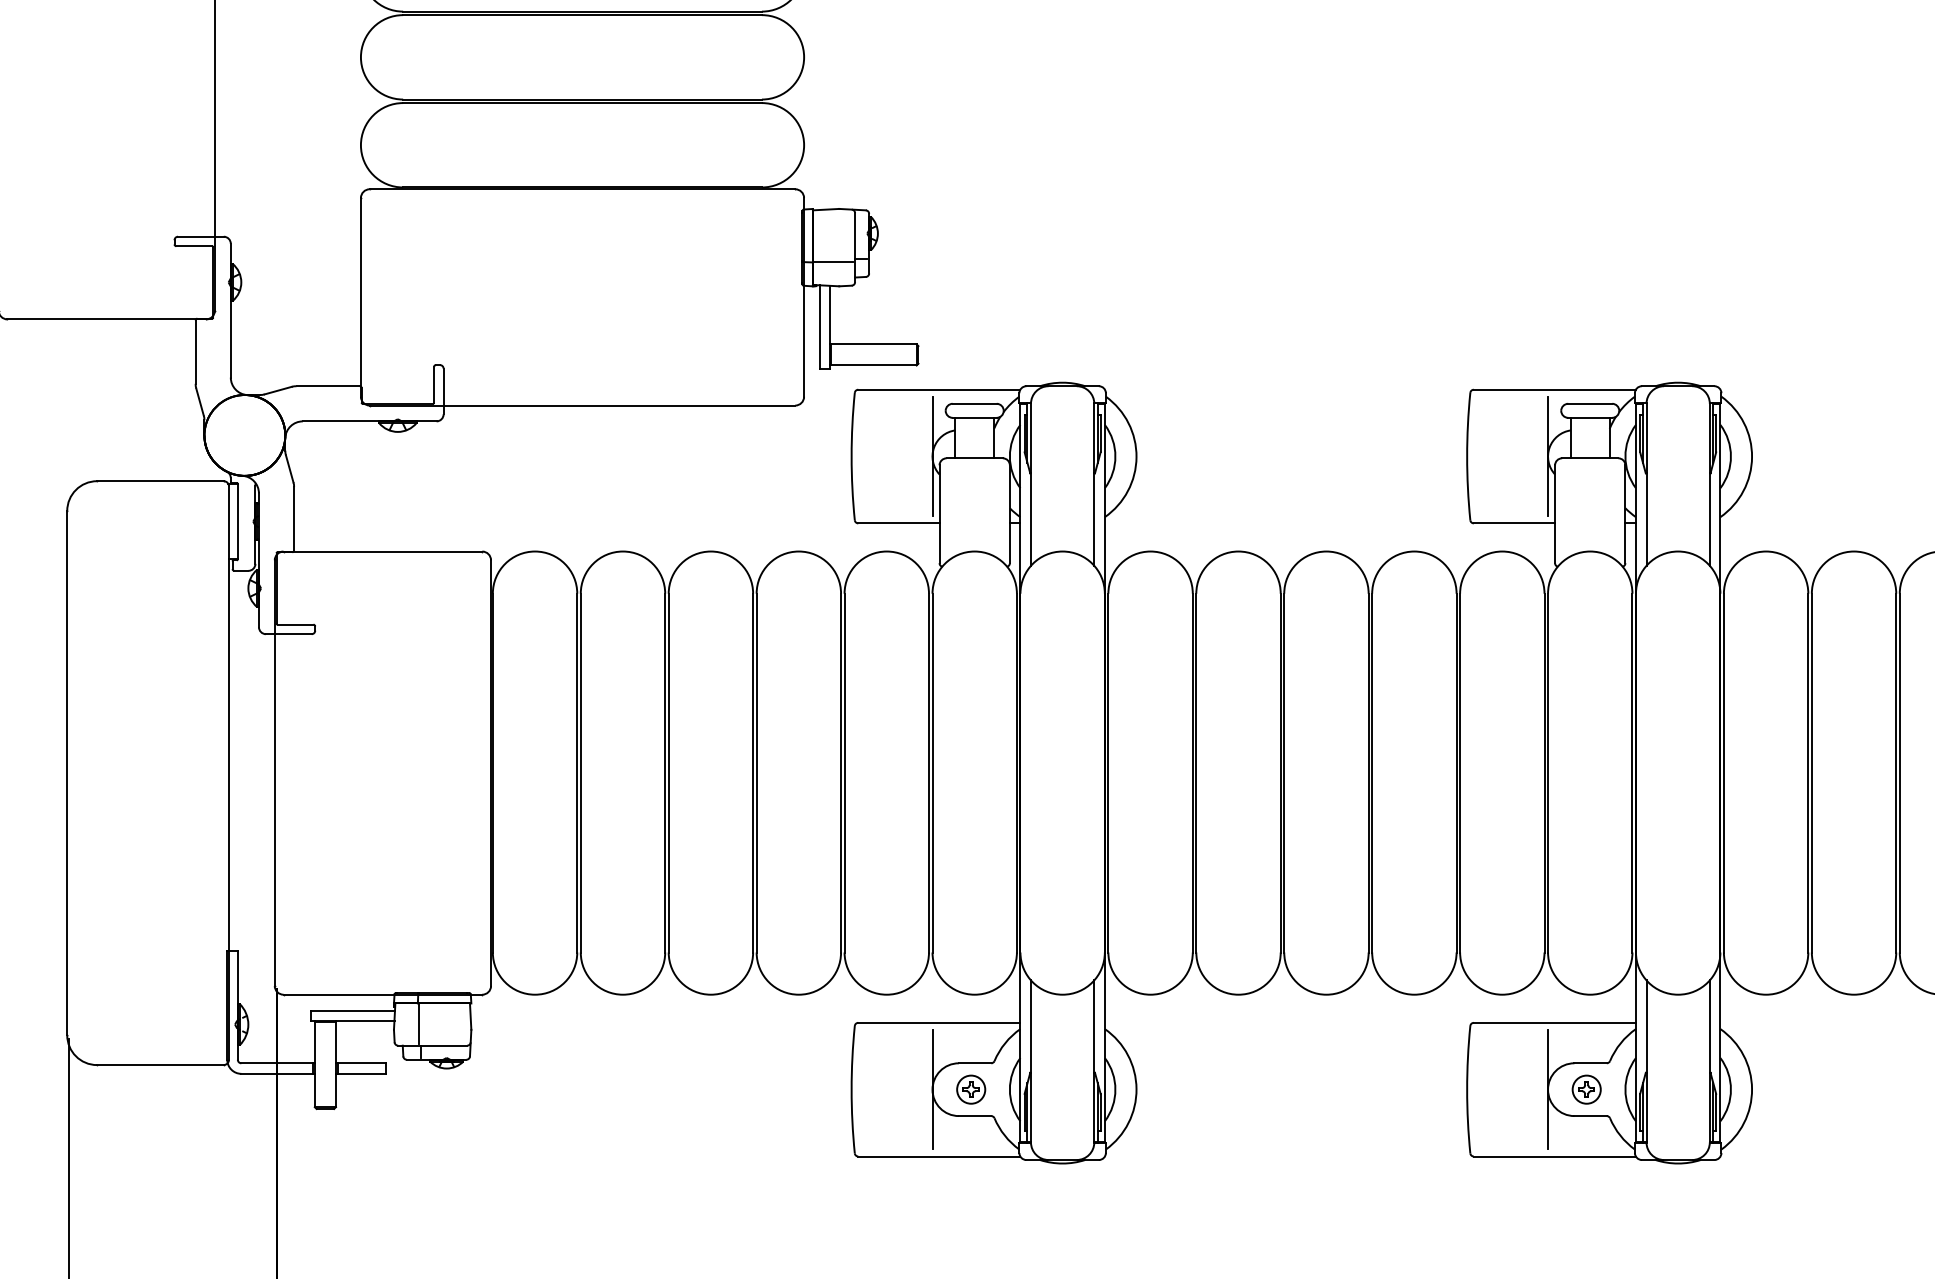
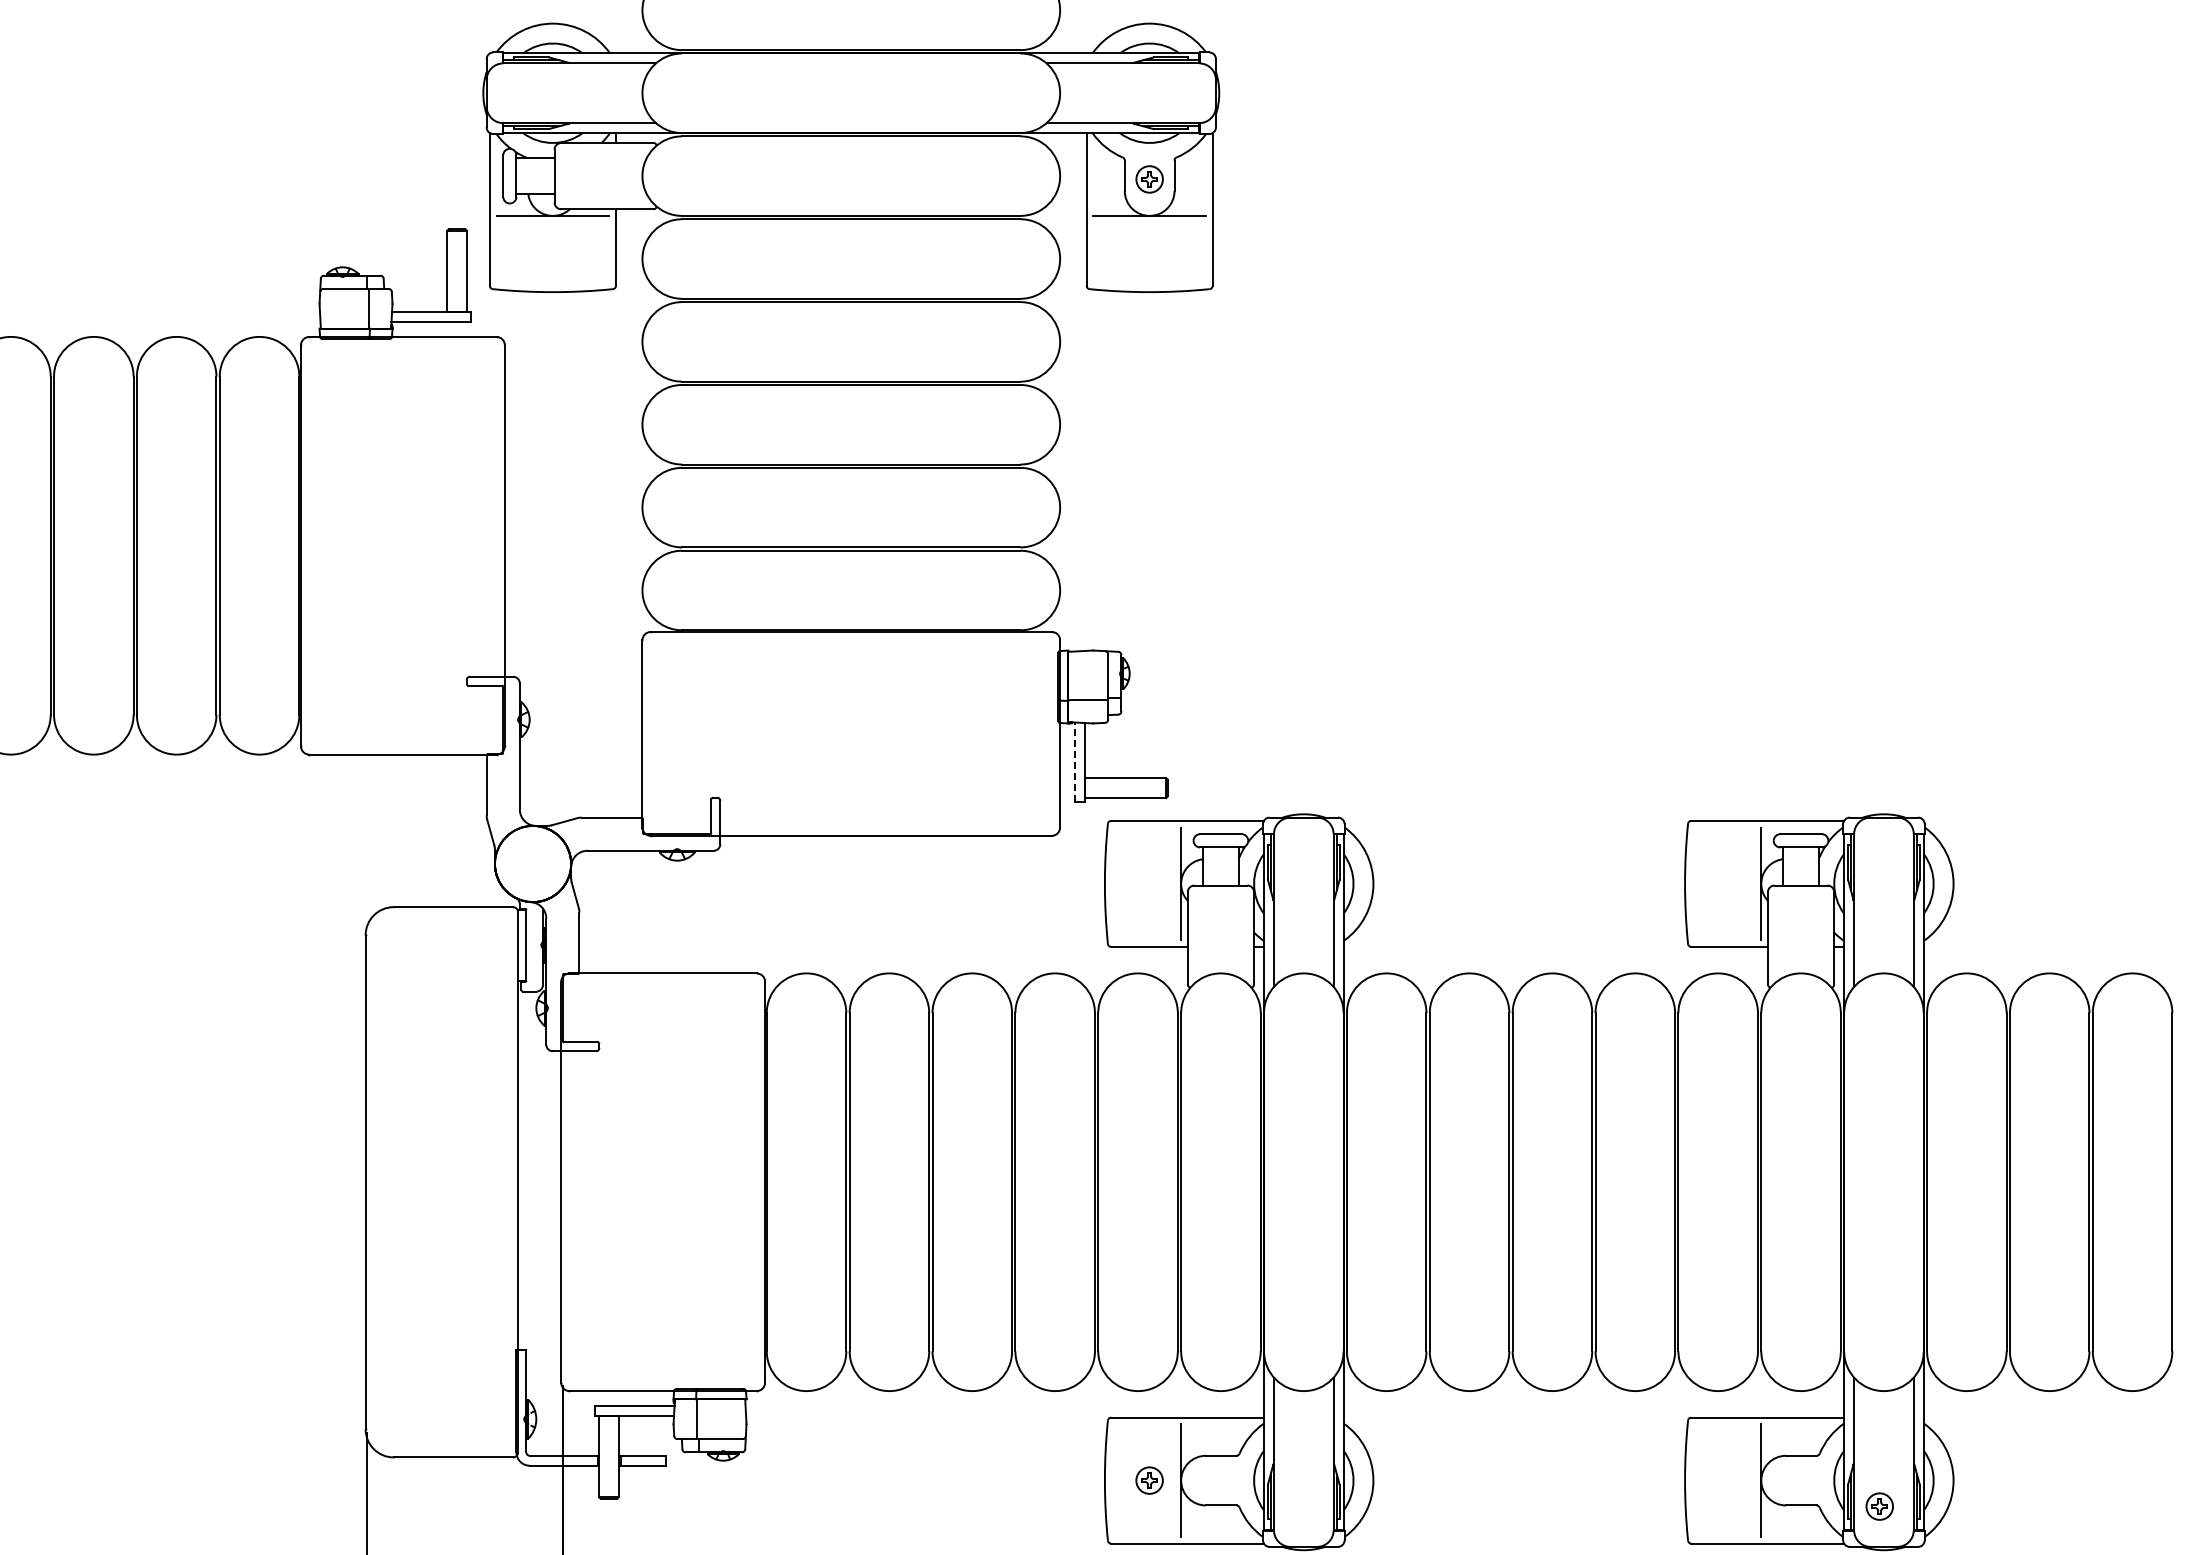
line: (820, 327) -> (1075, 762), solid -> dashed
part: (971, 1089) -> (1149, 1480), moved
part: (1586, 1089) -> (1879, 1506), moved

